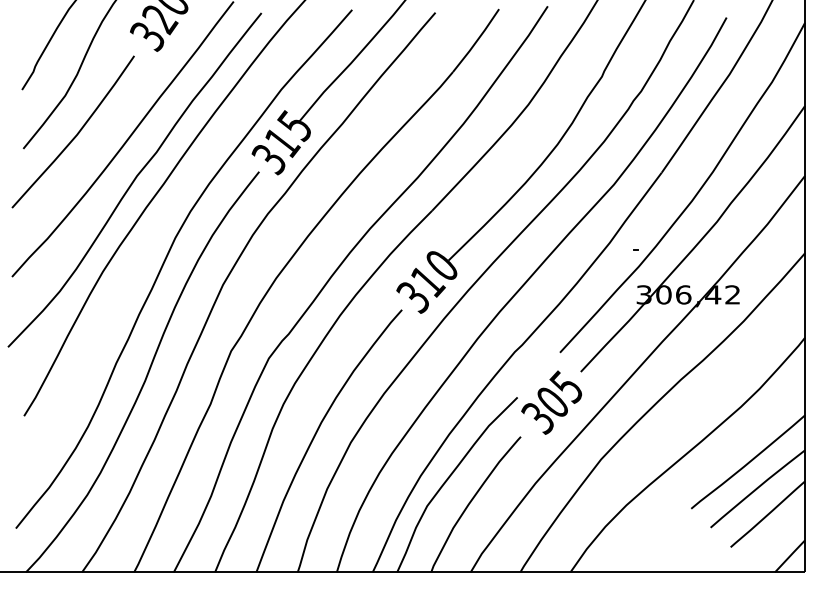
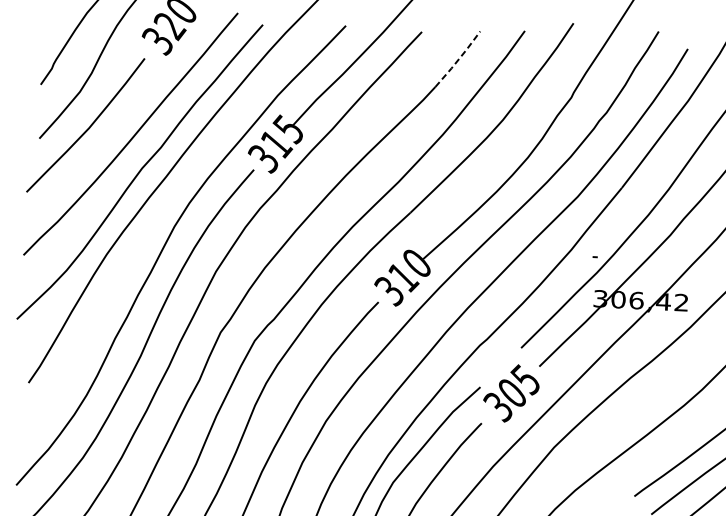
line: (477, 40) -> (459, 59), solid -> dashed

